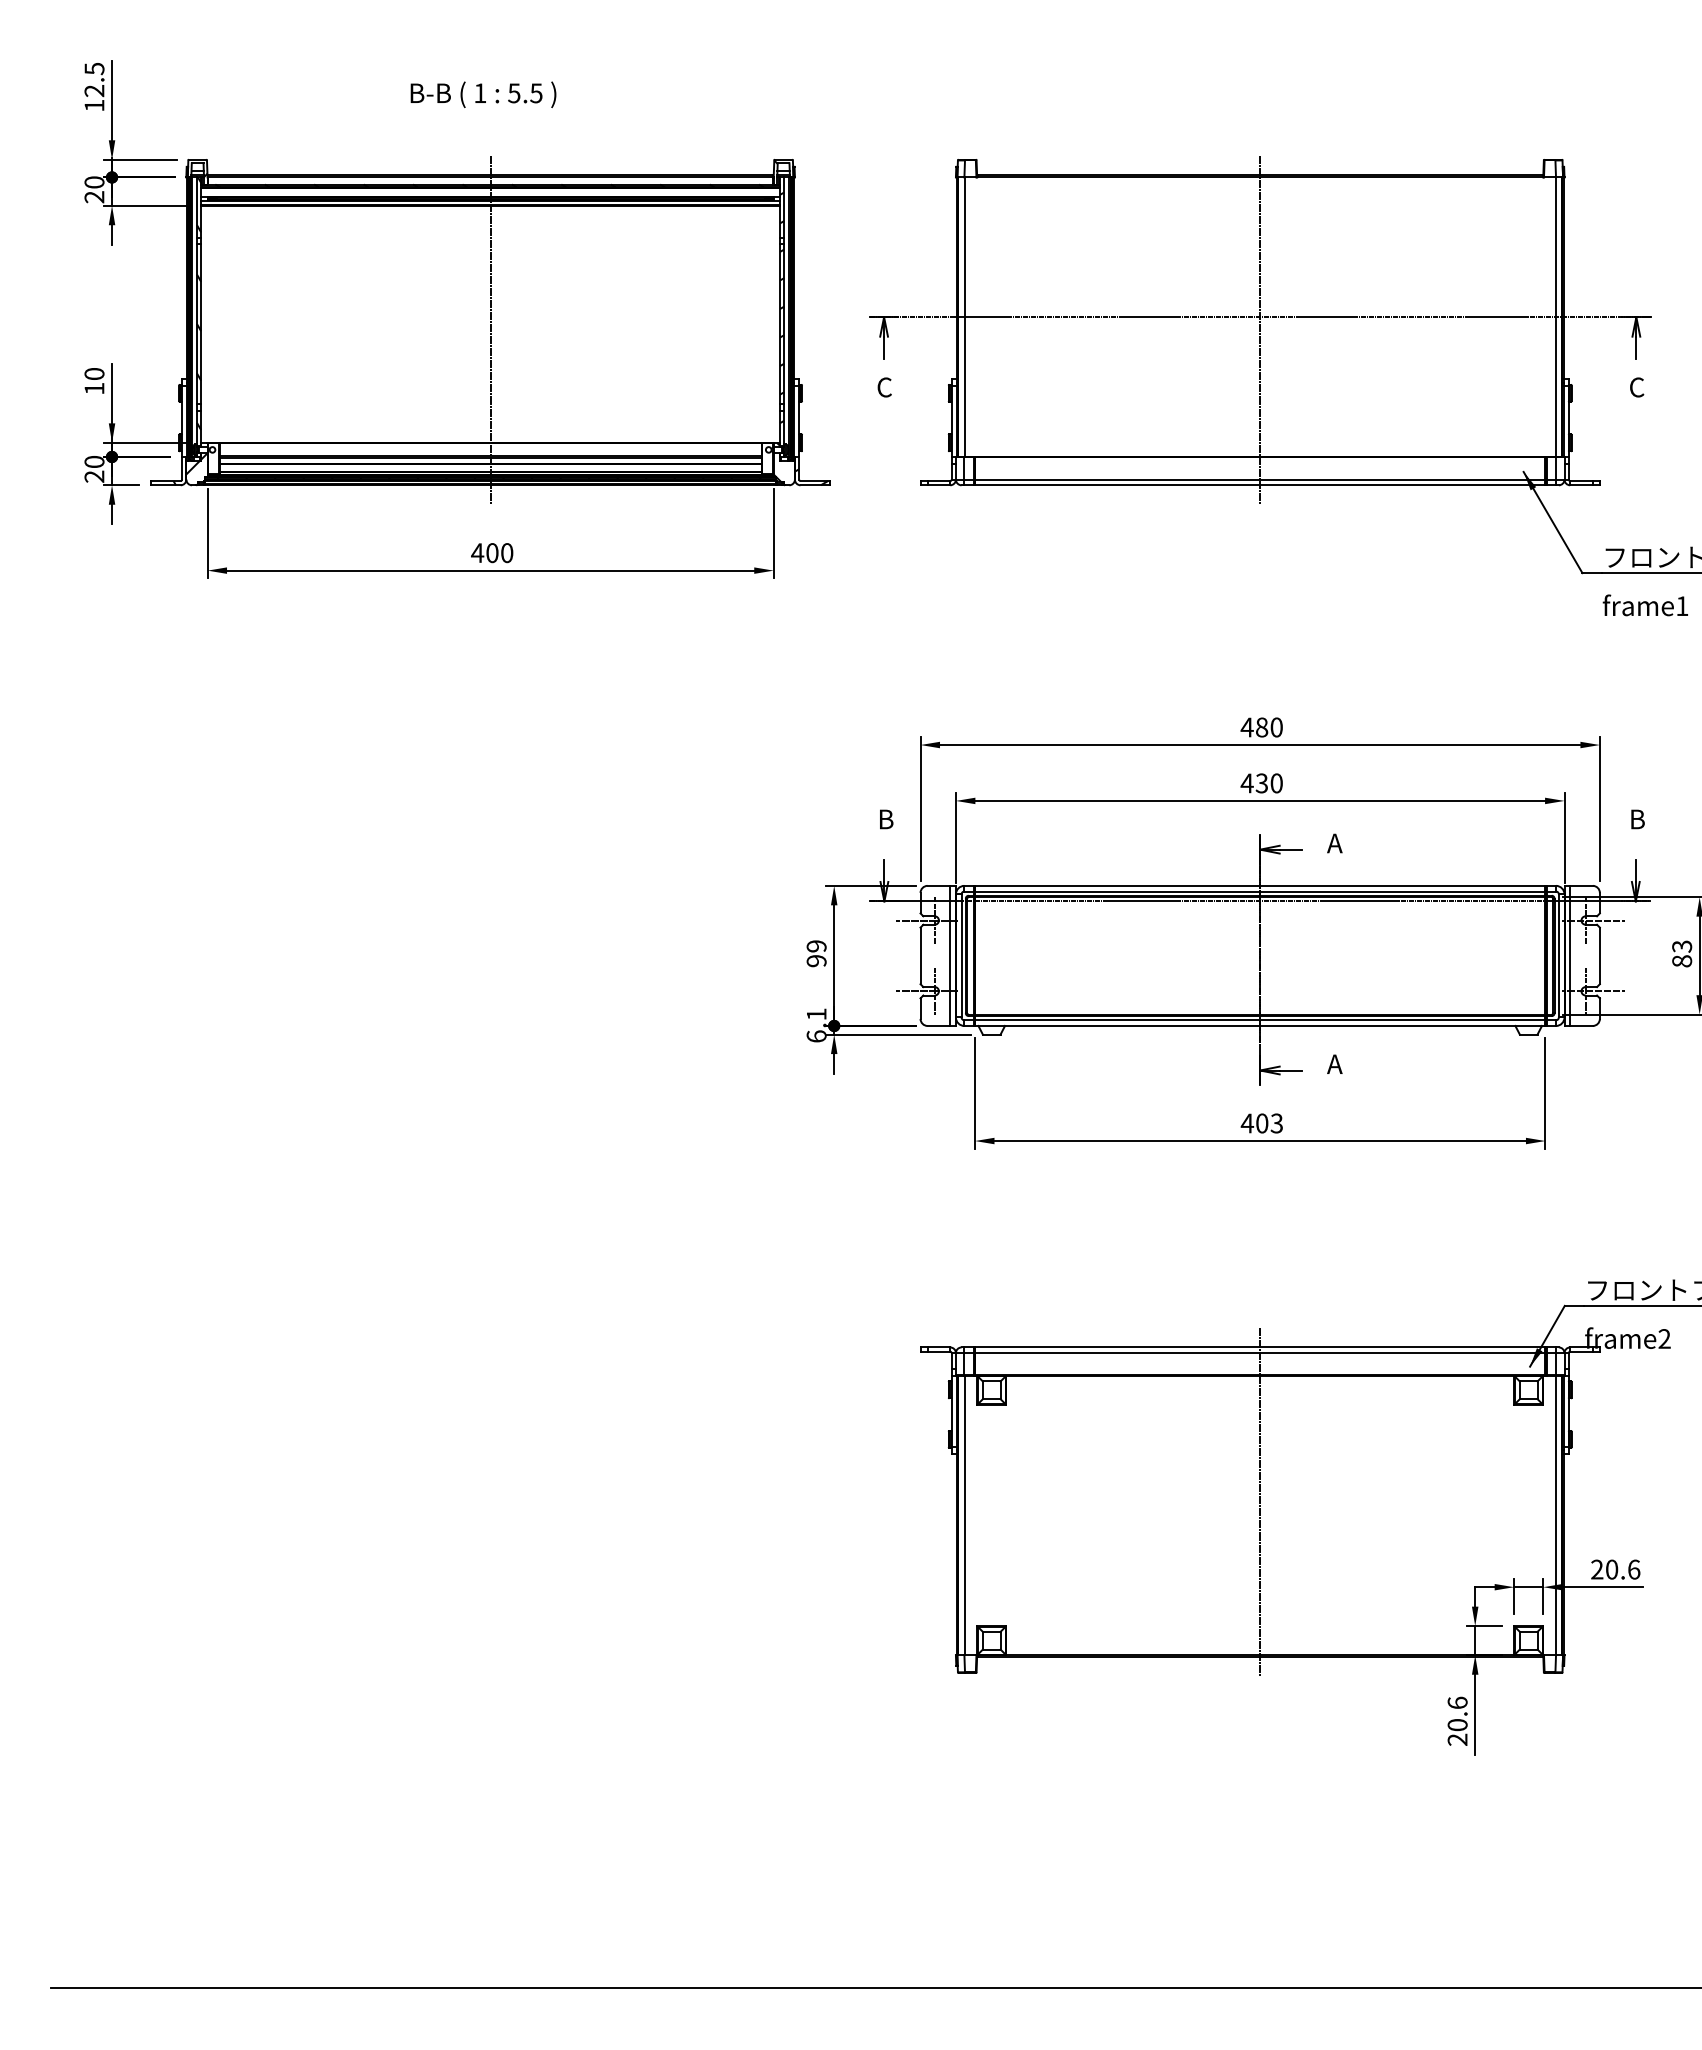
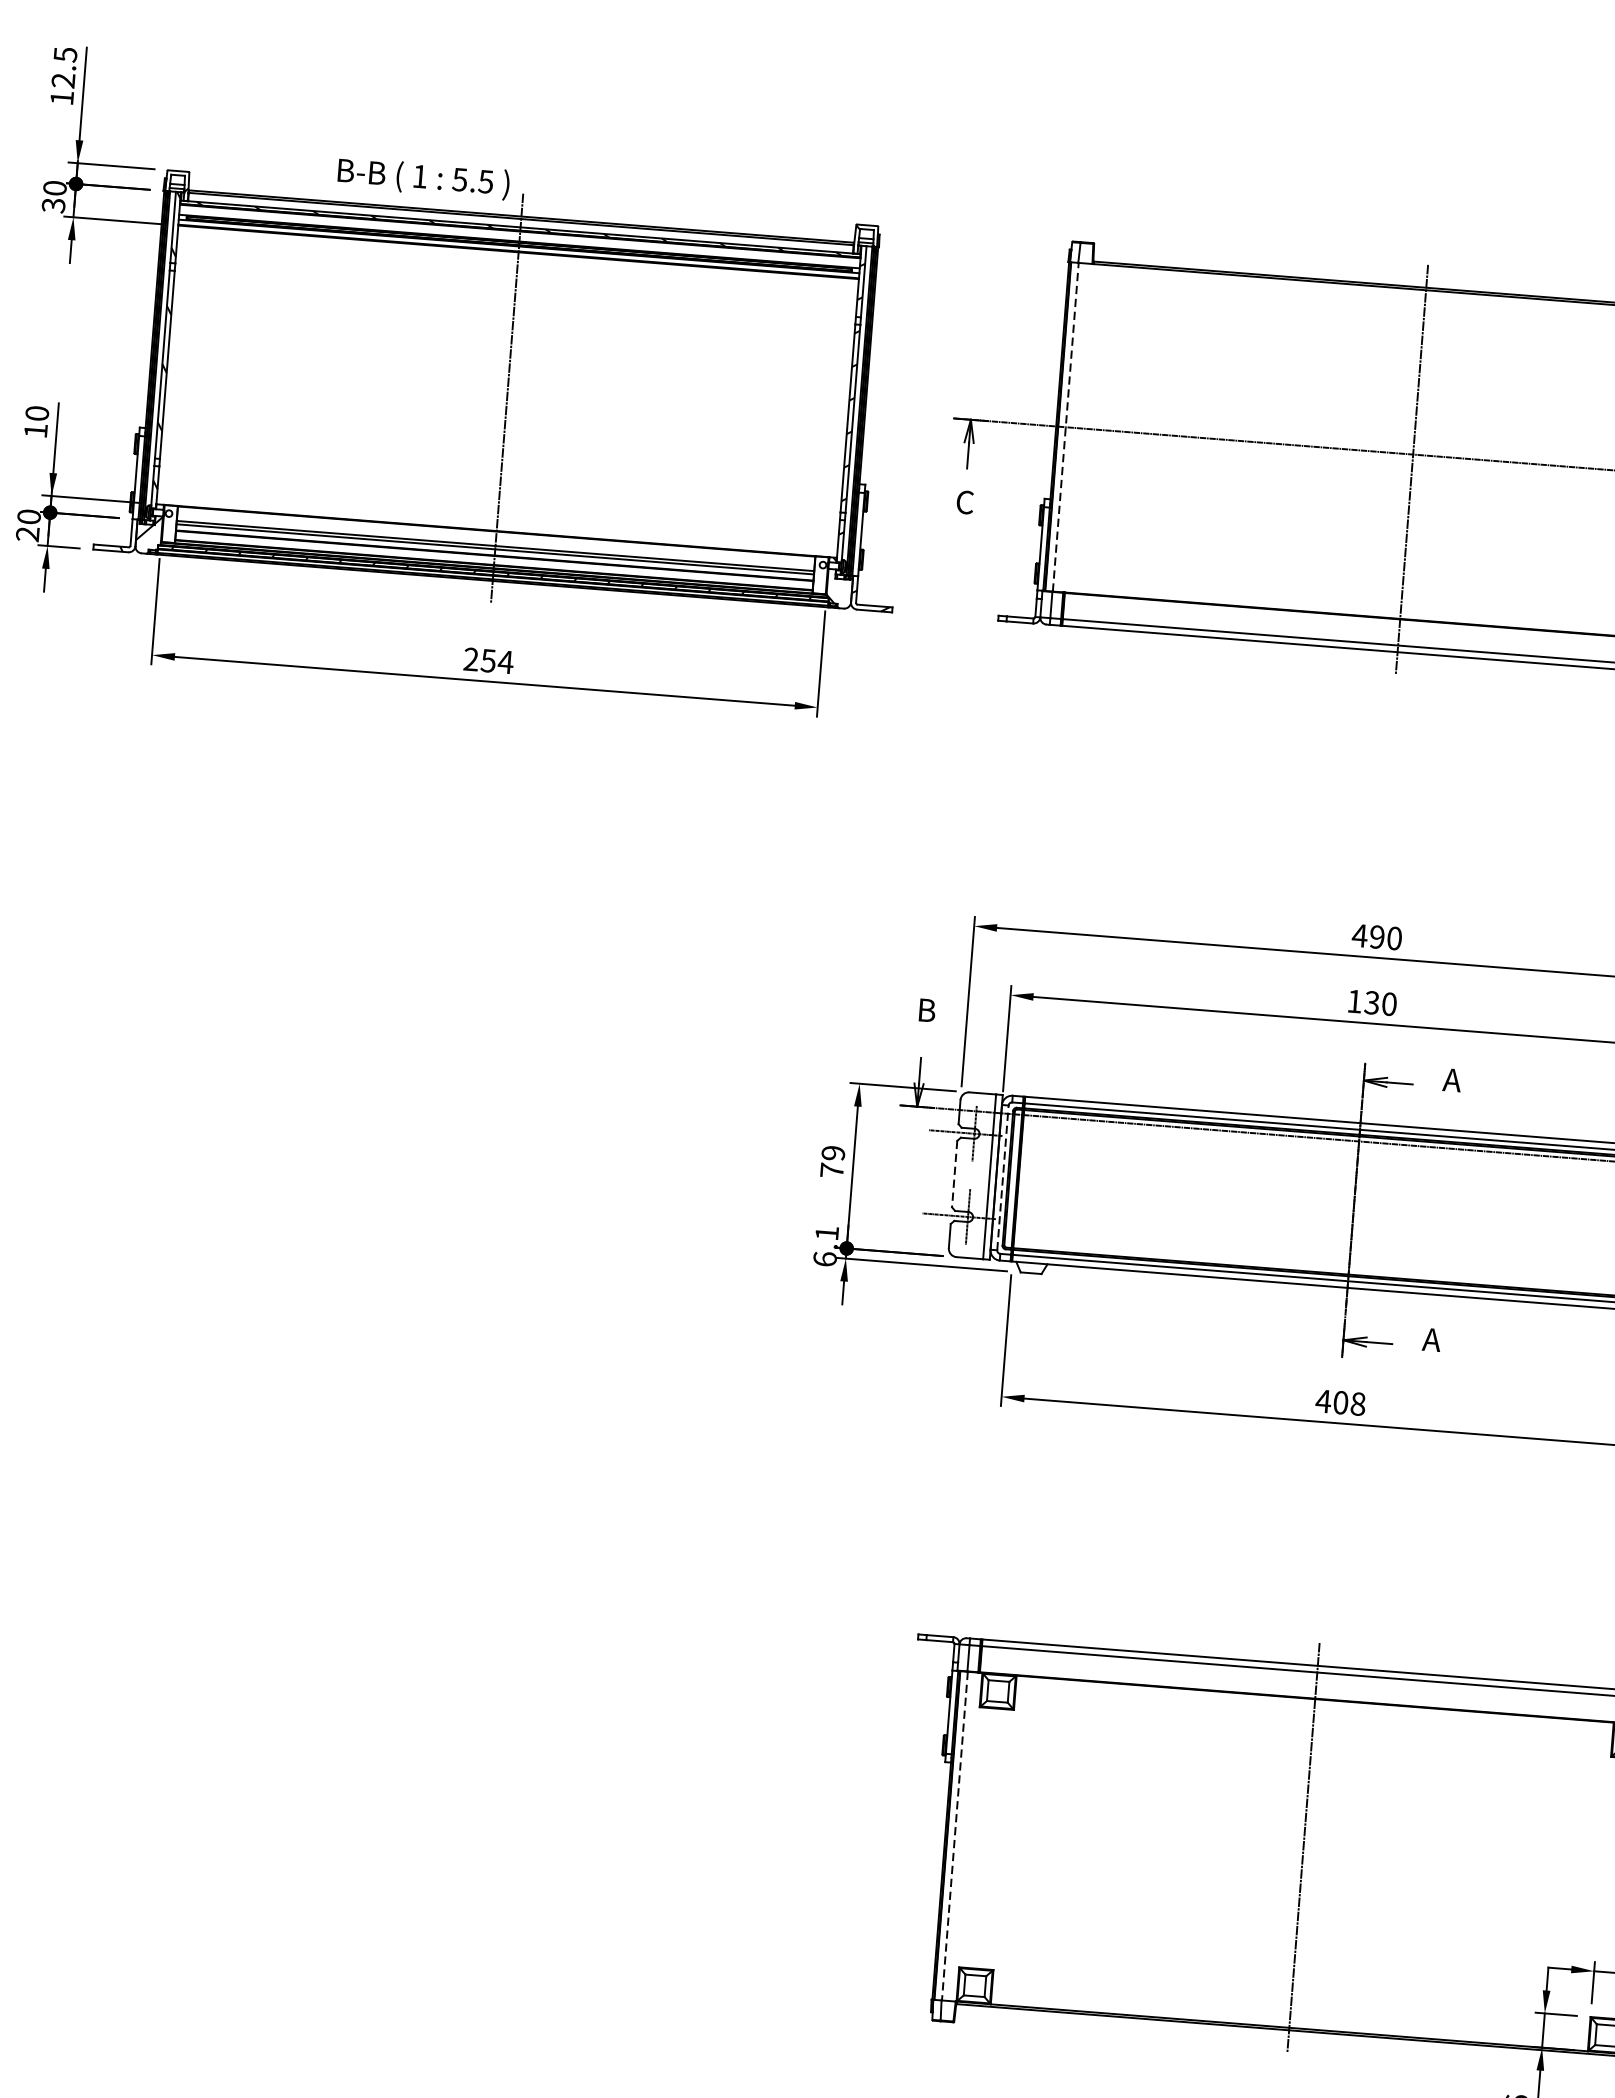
text: (483, 94) -> (423, 178), moved
text: (94, 197) -> (53, 205), 20 -> 30
line: (964, 317) -> (1065, 427), solid -> dashed
text: (492, 553) -> (488, 661), 400 -> 254
text: (1262, 727) -> (1377, 937), 480 -> 490
text: (1246, 783) -> (1353, 1001), 430 -> 130
line: (961, 955) -> (1002, 1177), solid -> dashed
line: (920, 956) -> (954, 1174), solid -> dashed
text: (816, 961) -> (831, 1171), 99 -> 79
text: (1276, 1123) -> (1357, 1404), 403 -> 408
line: (964, 1515) -> (954, 1836), solid -> dashed

